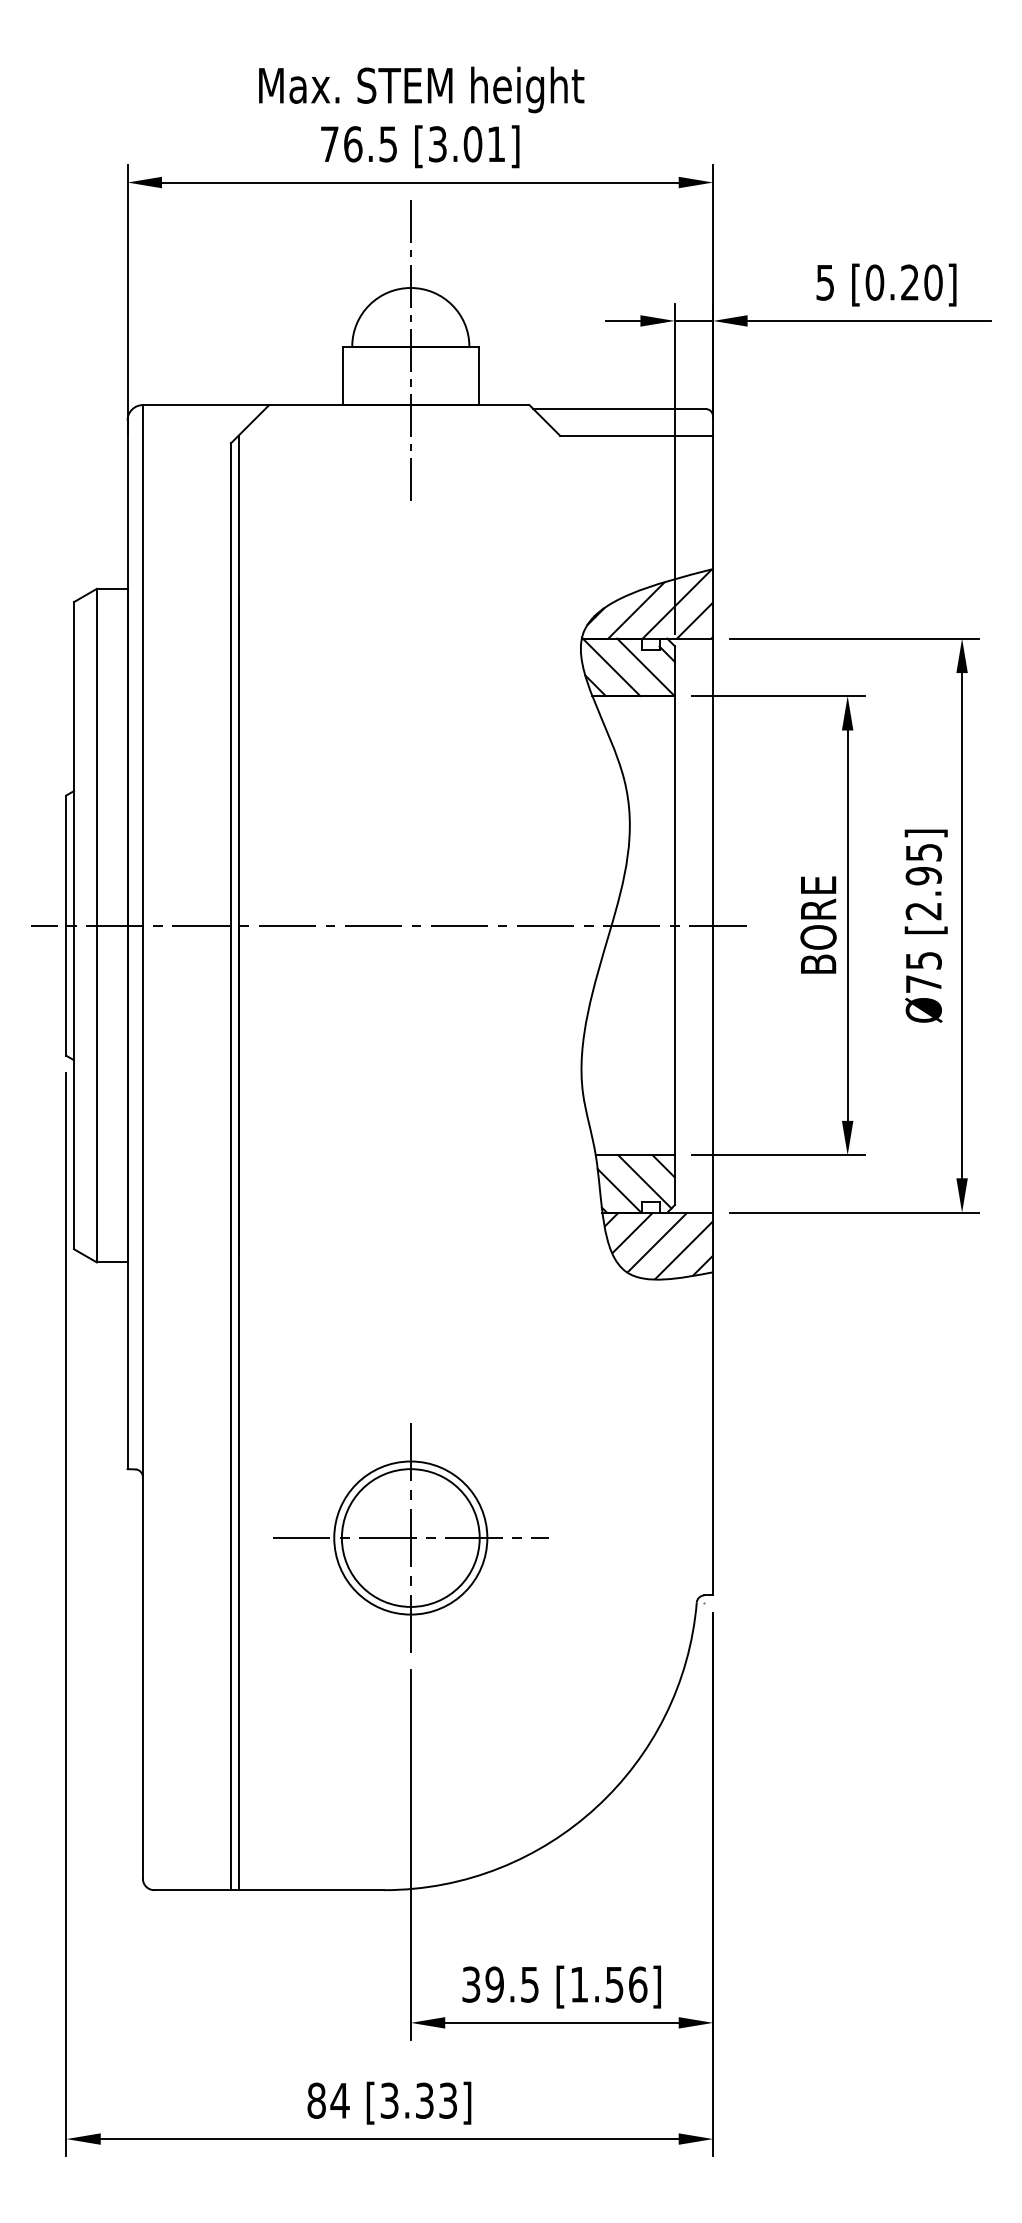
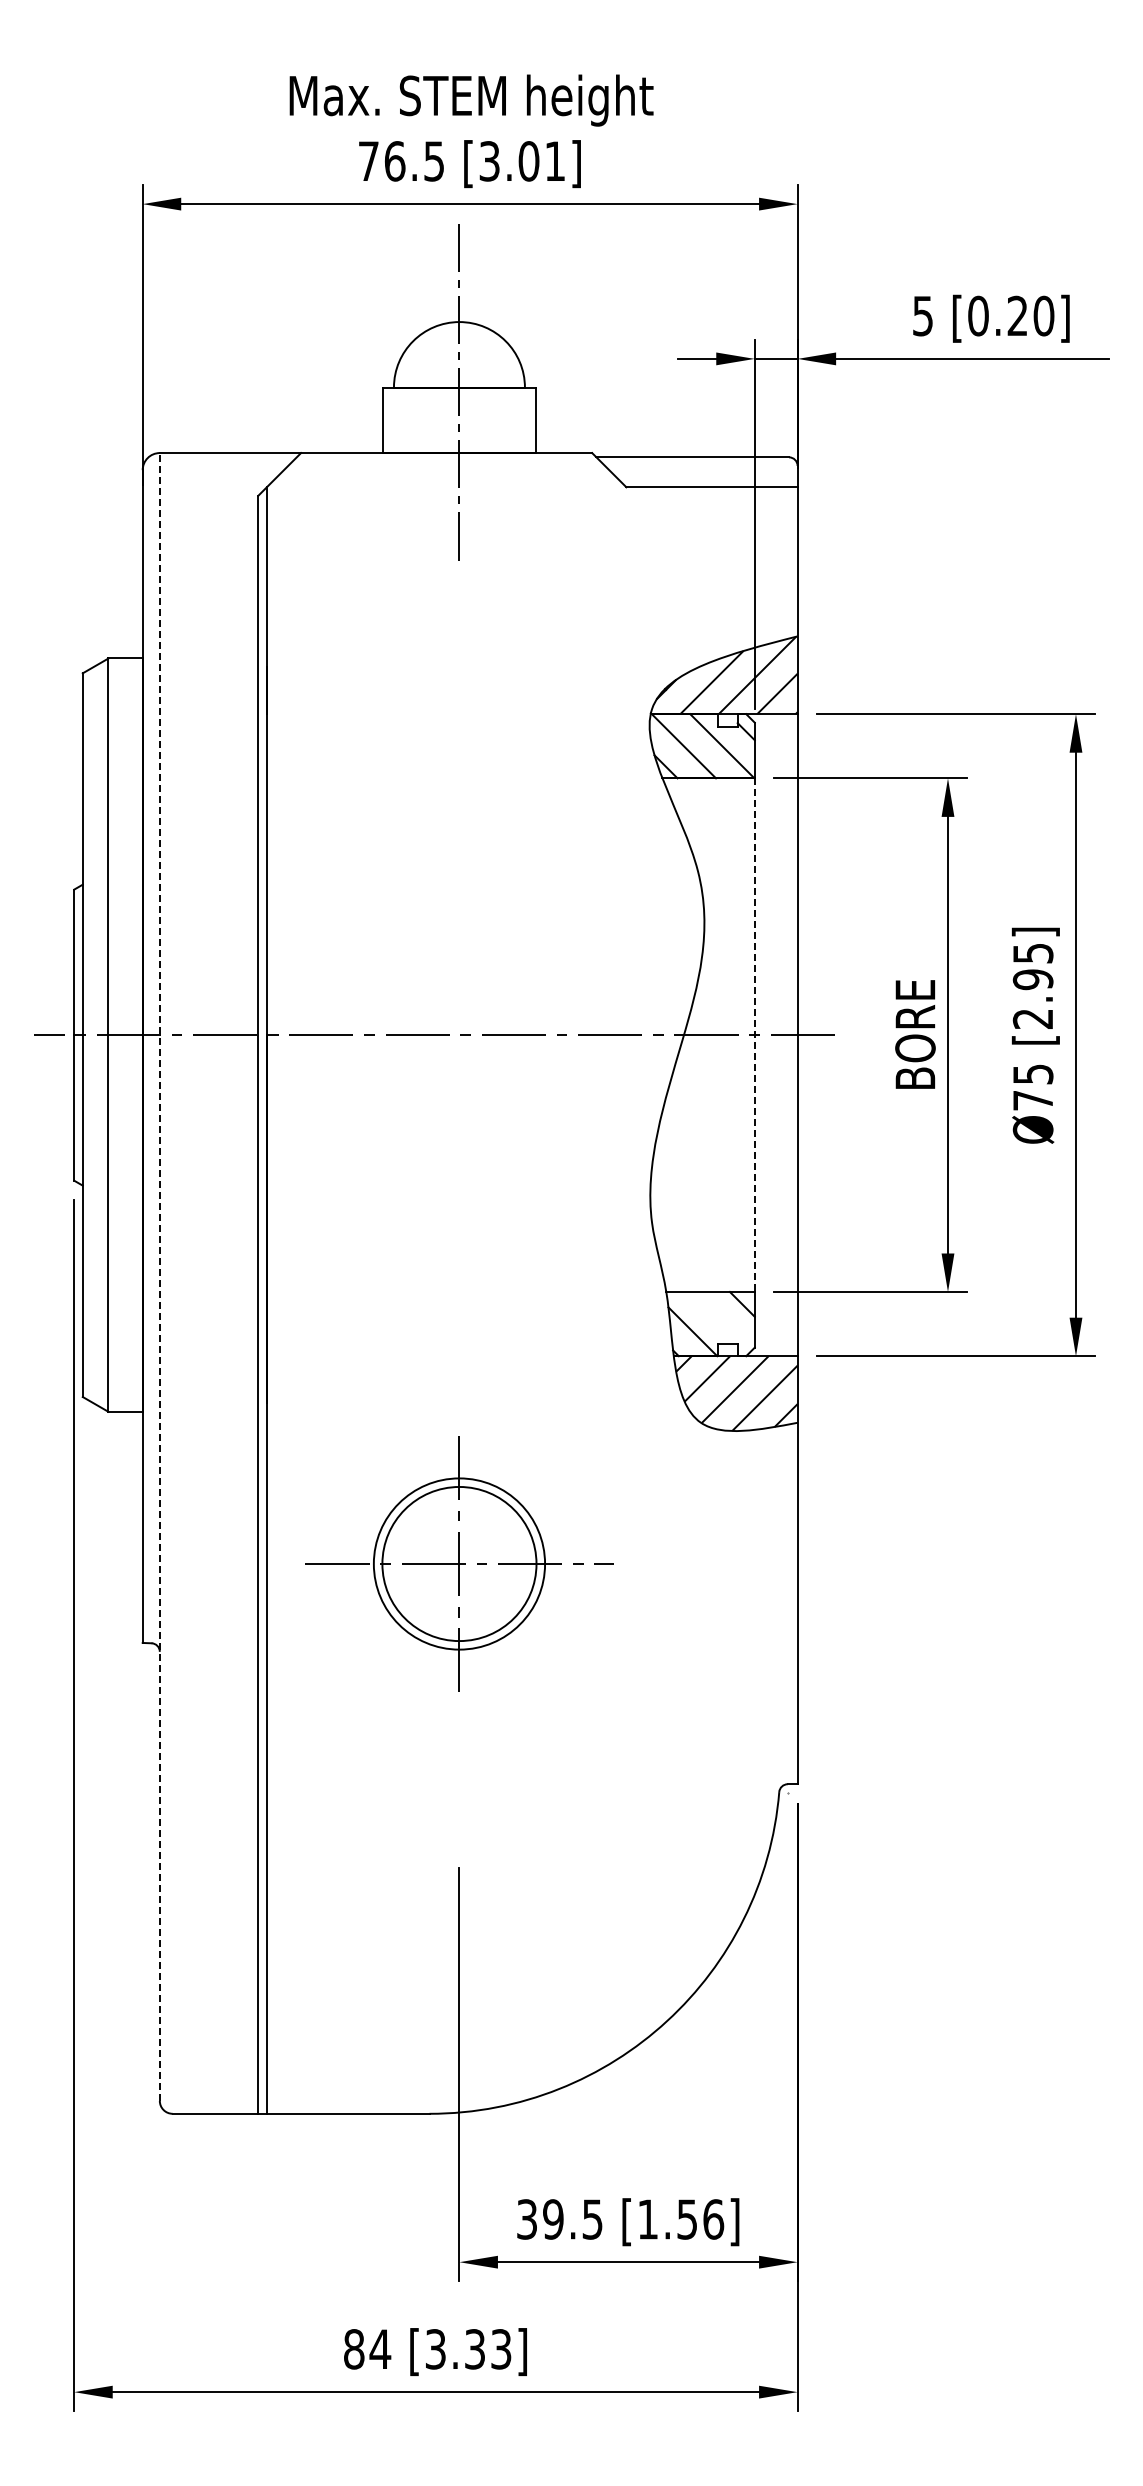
line: (674, 925) -> (754, 1035), solid -> dashed
line: (142, 1142) -> (159, 1277), solid -> dashed
line: (644, 1181) -> (720, 1321), removed
part: (410, 1537) -> (459, 1563), moved

